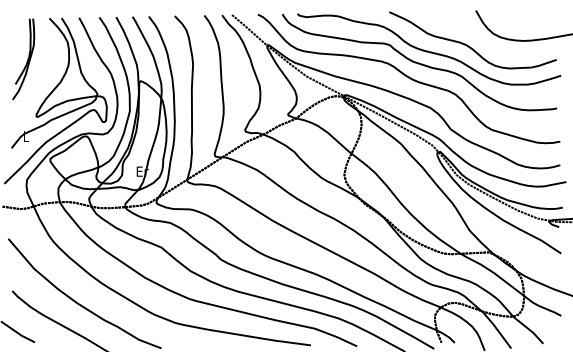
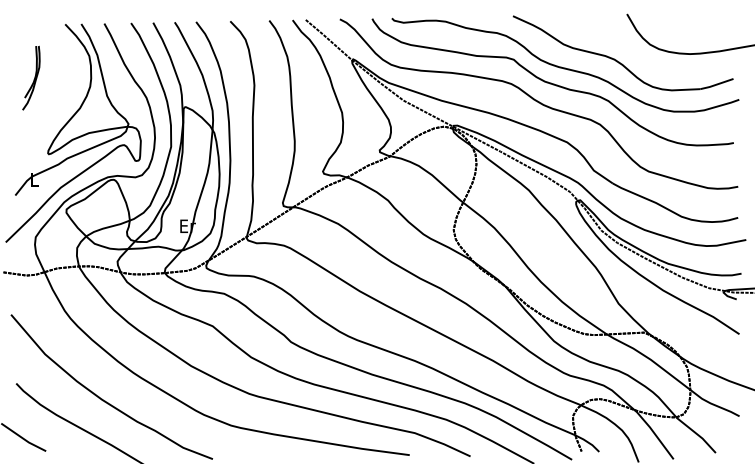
part: (23, 58) -> (31, 77), size x0.6

